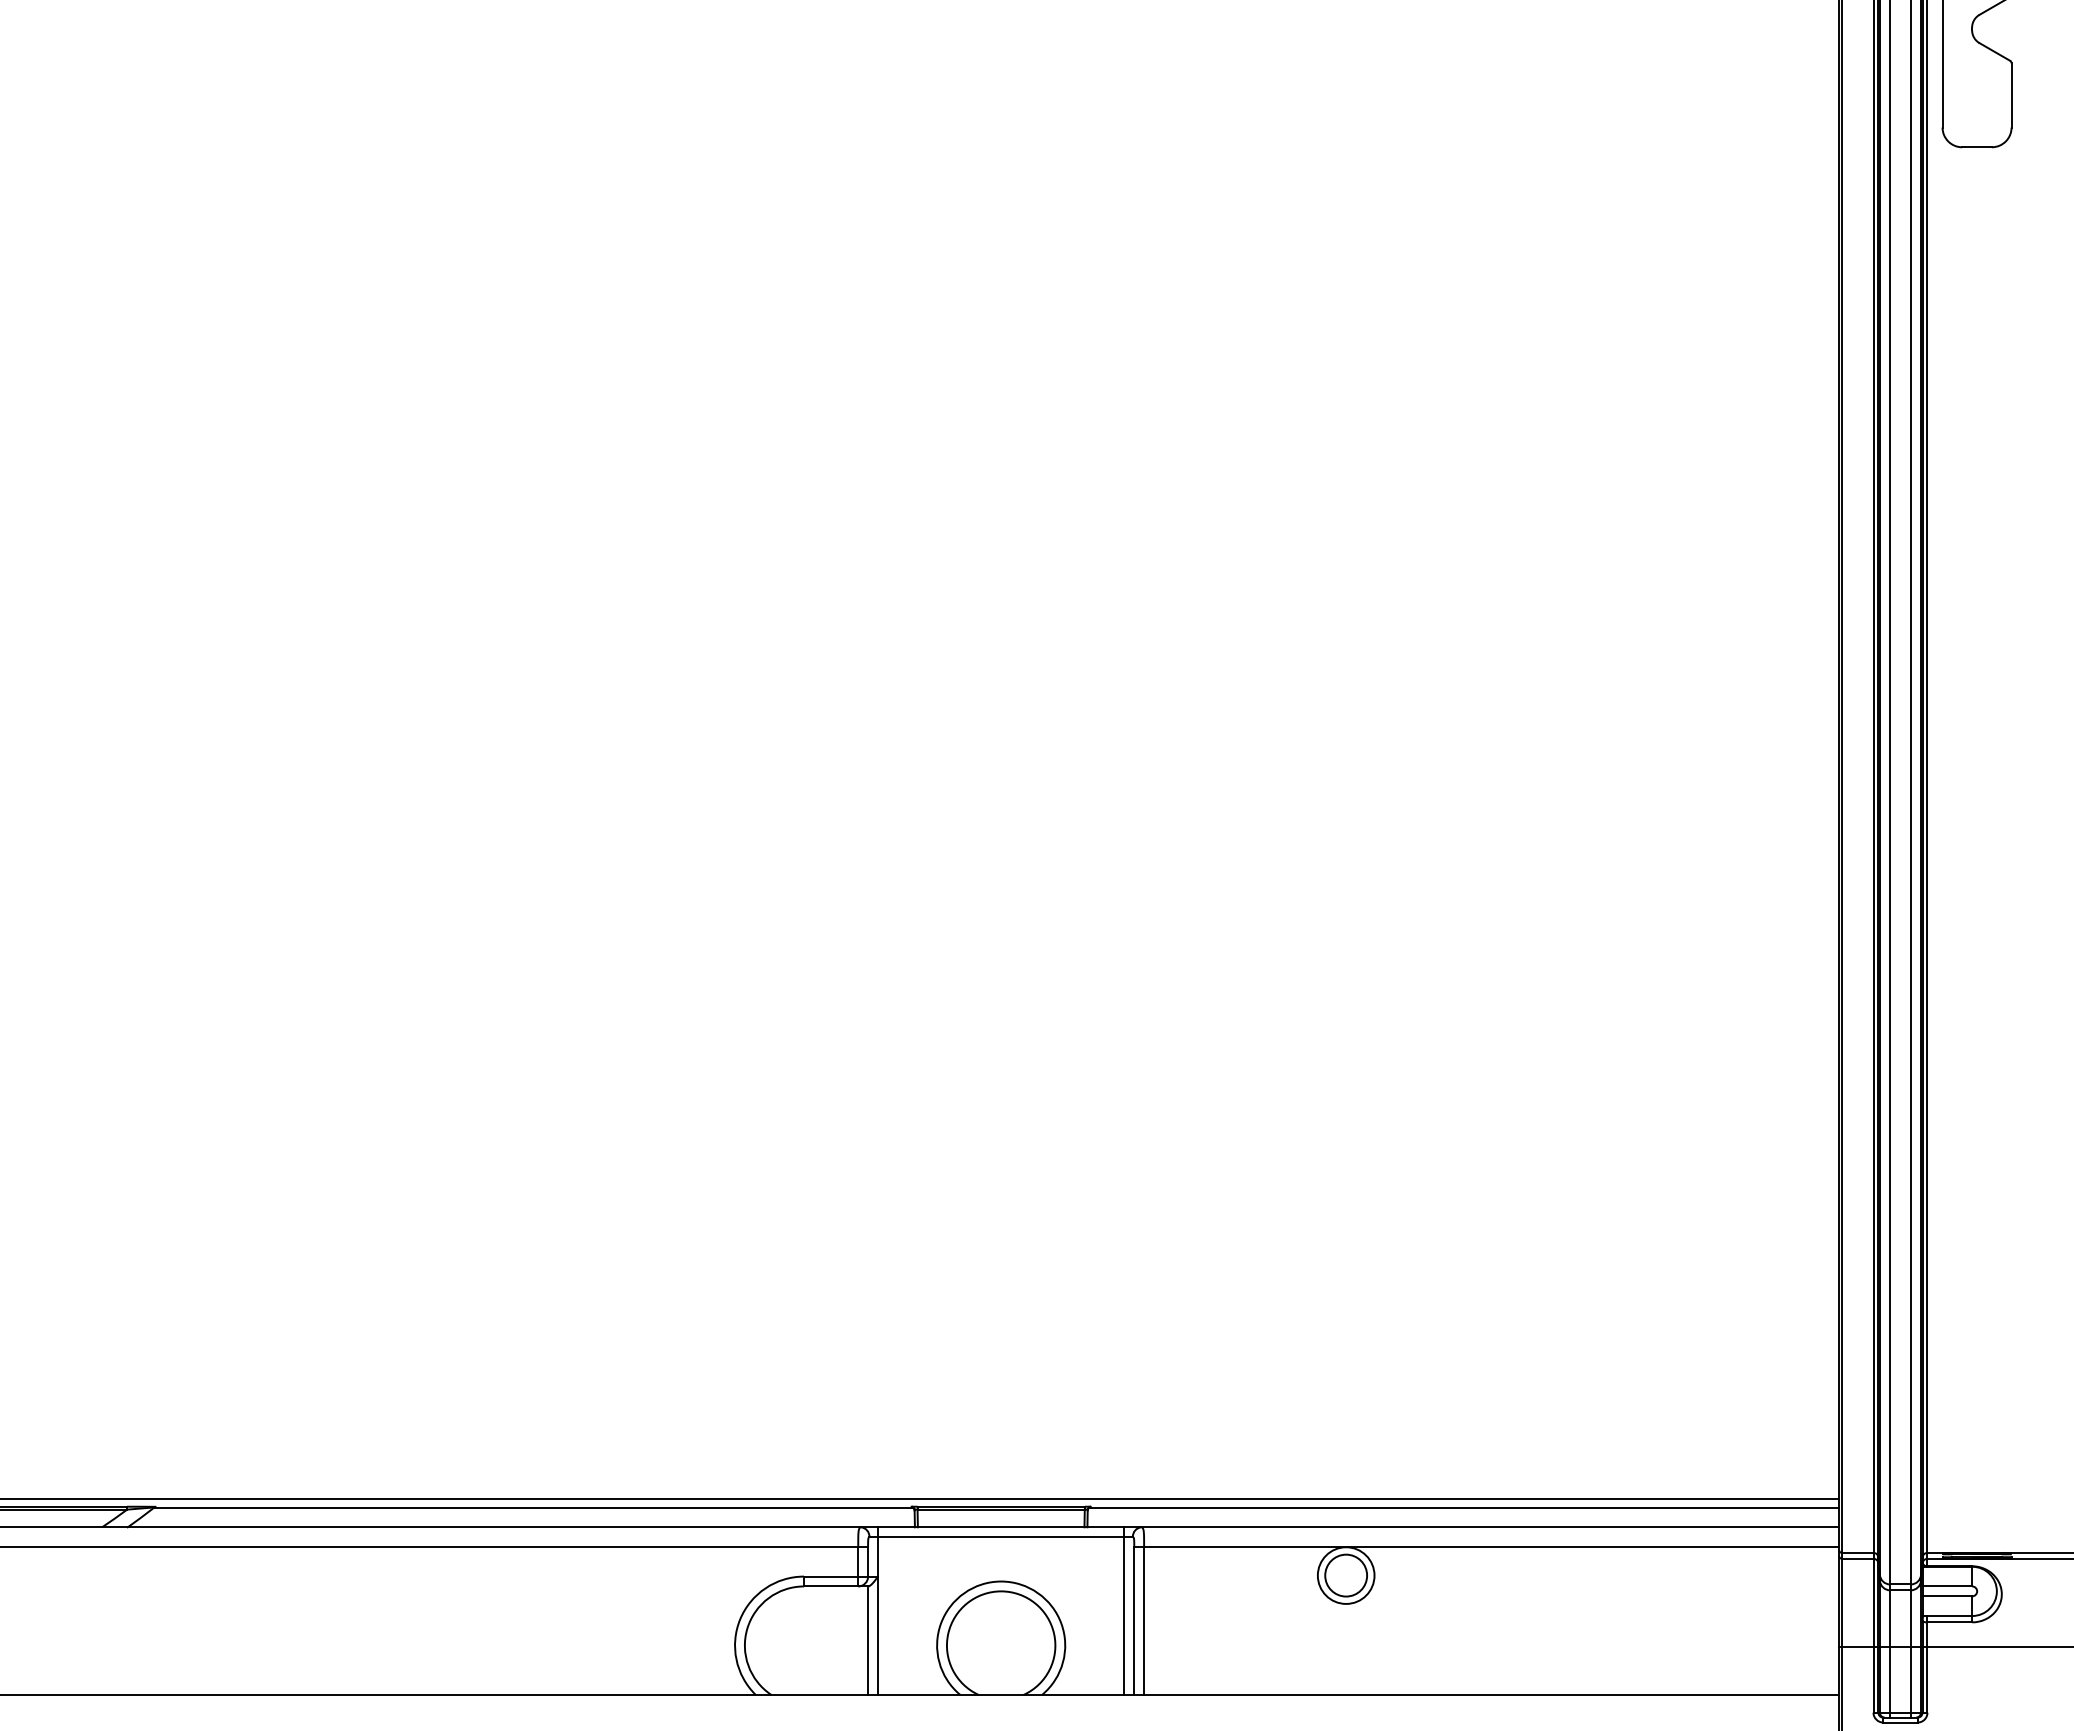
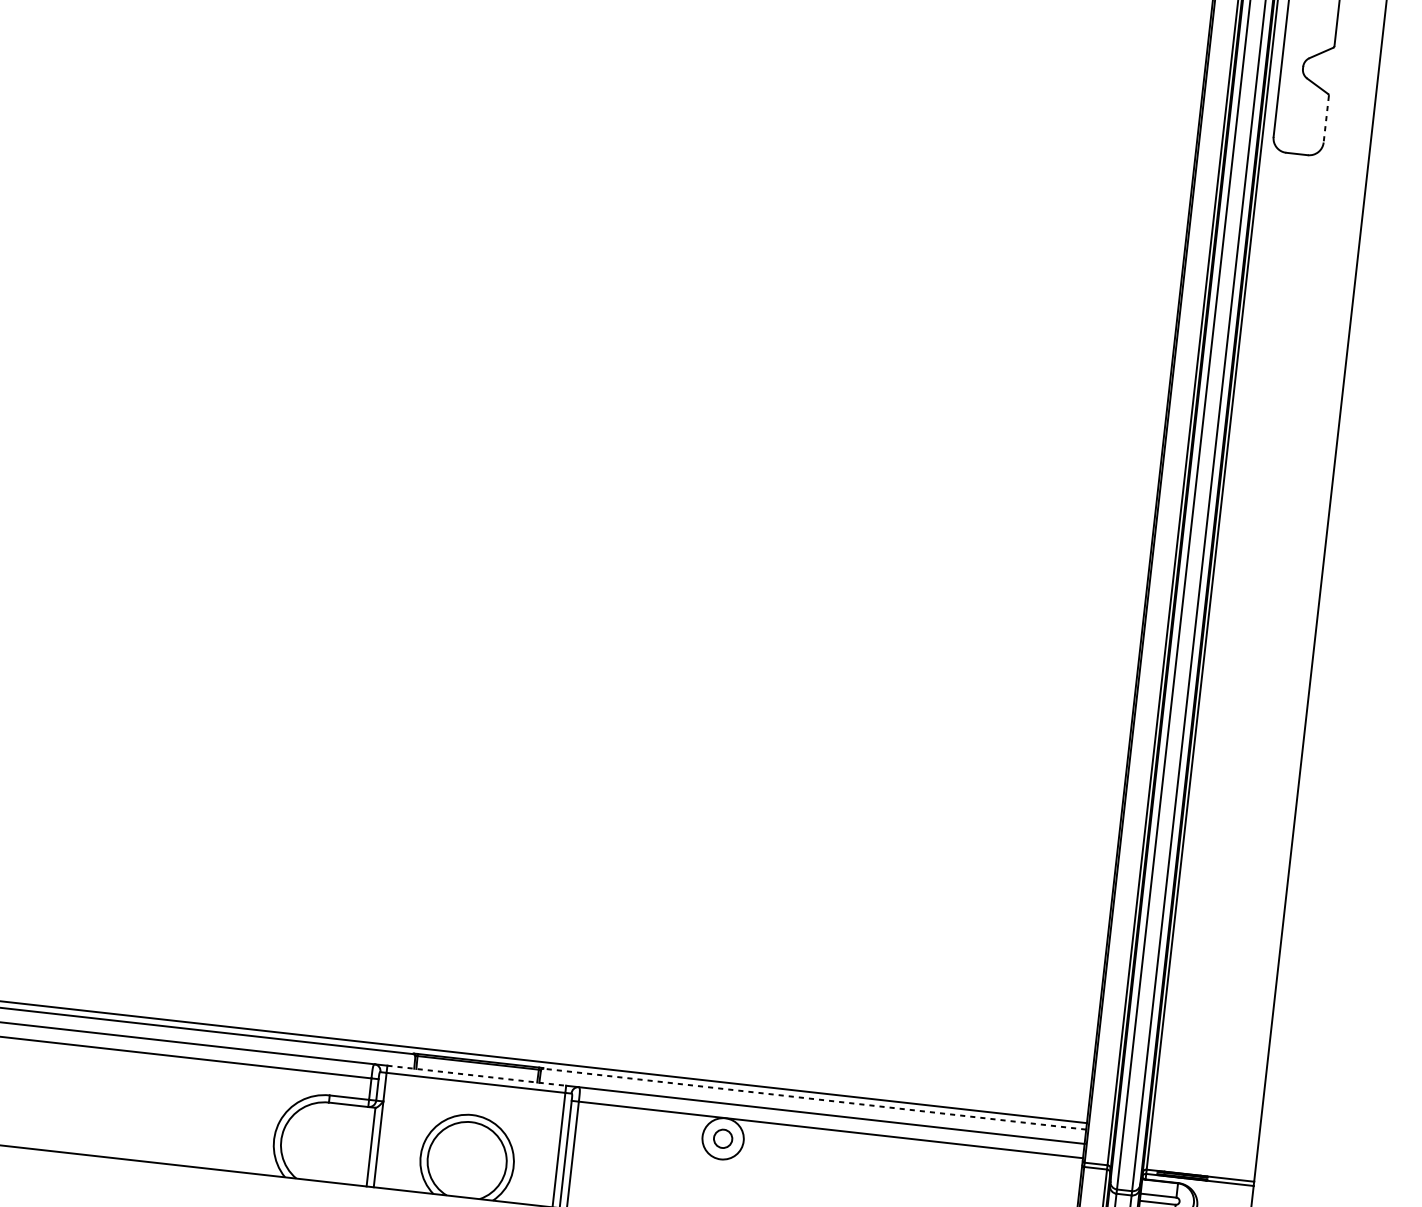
line: (2011, 95) -> (1326, 119), solid -> dashed
line: (1464, 1507) -> (814, 1099), solid -> dashed
line: (1001, 1527) -> (477, 1075), solid -> dashed
circle: (1346, 1575) -> (723, 1138), size x0.6

